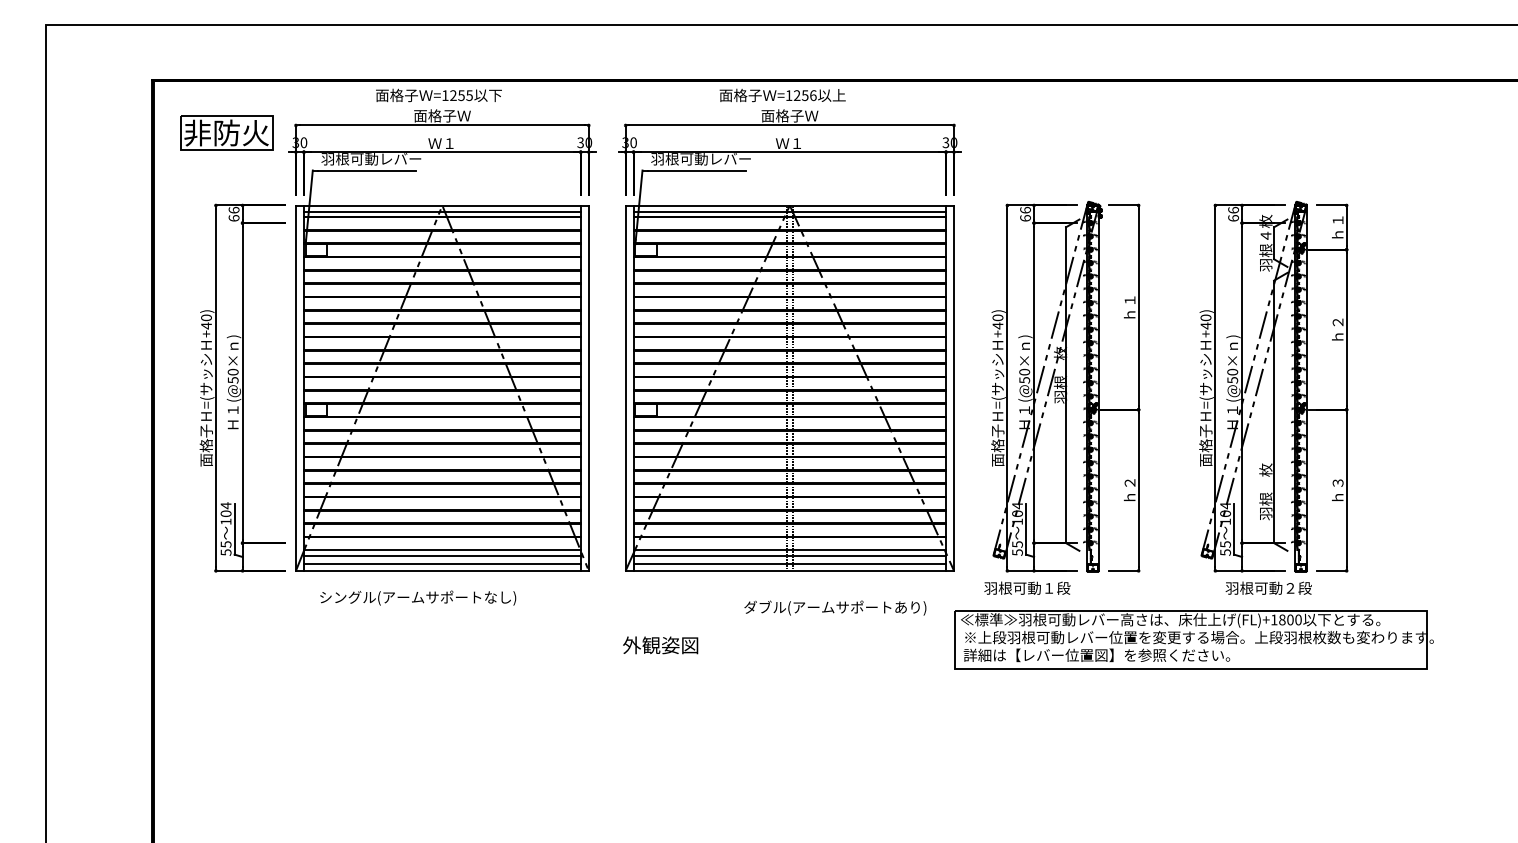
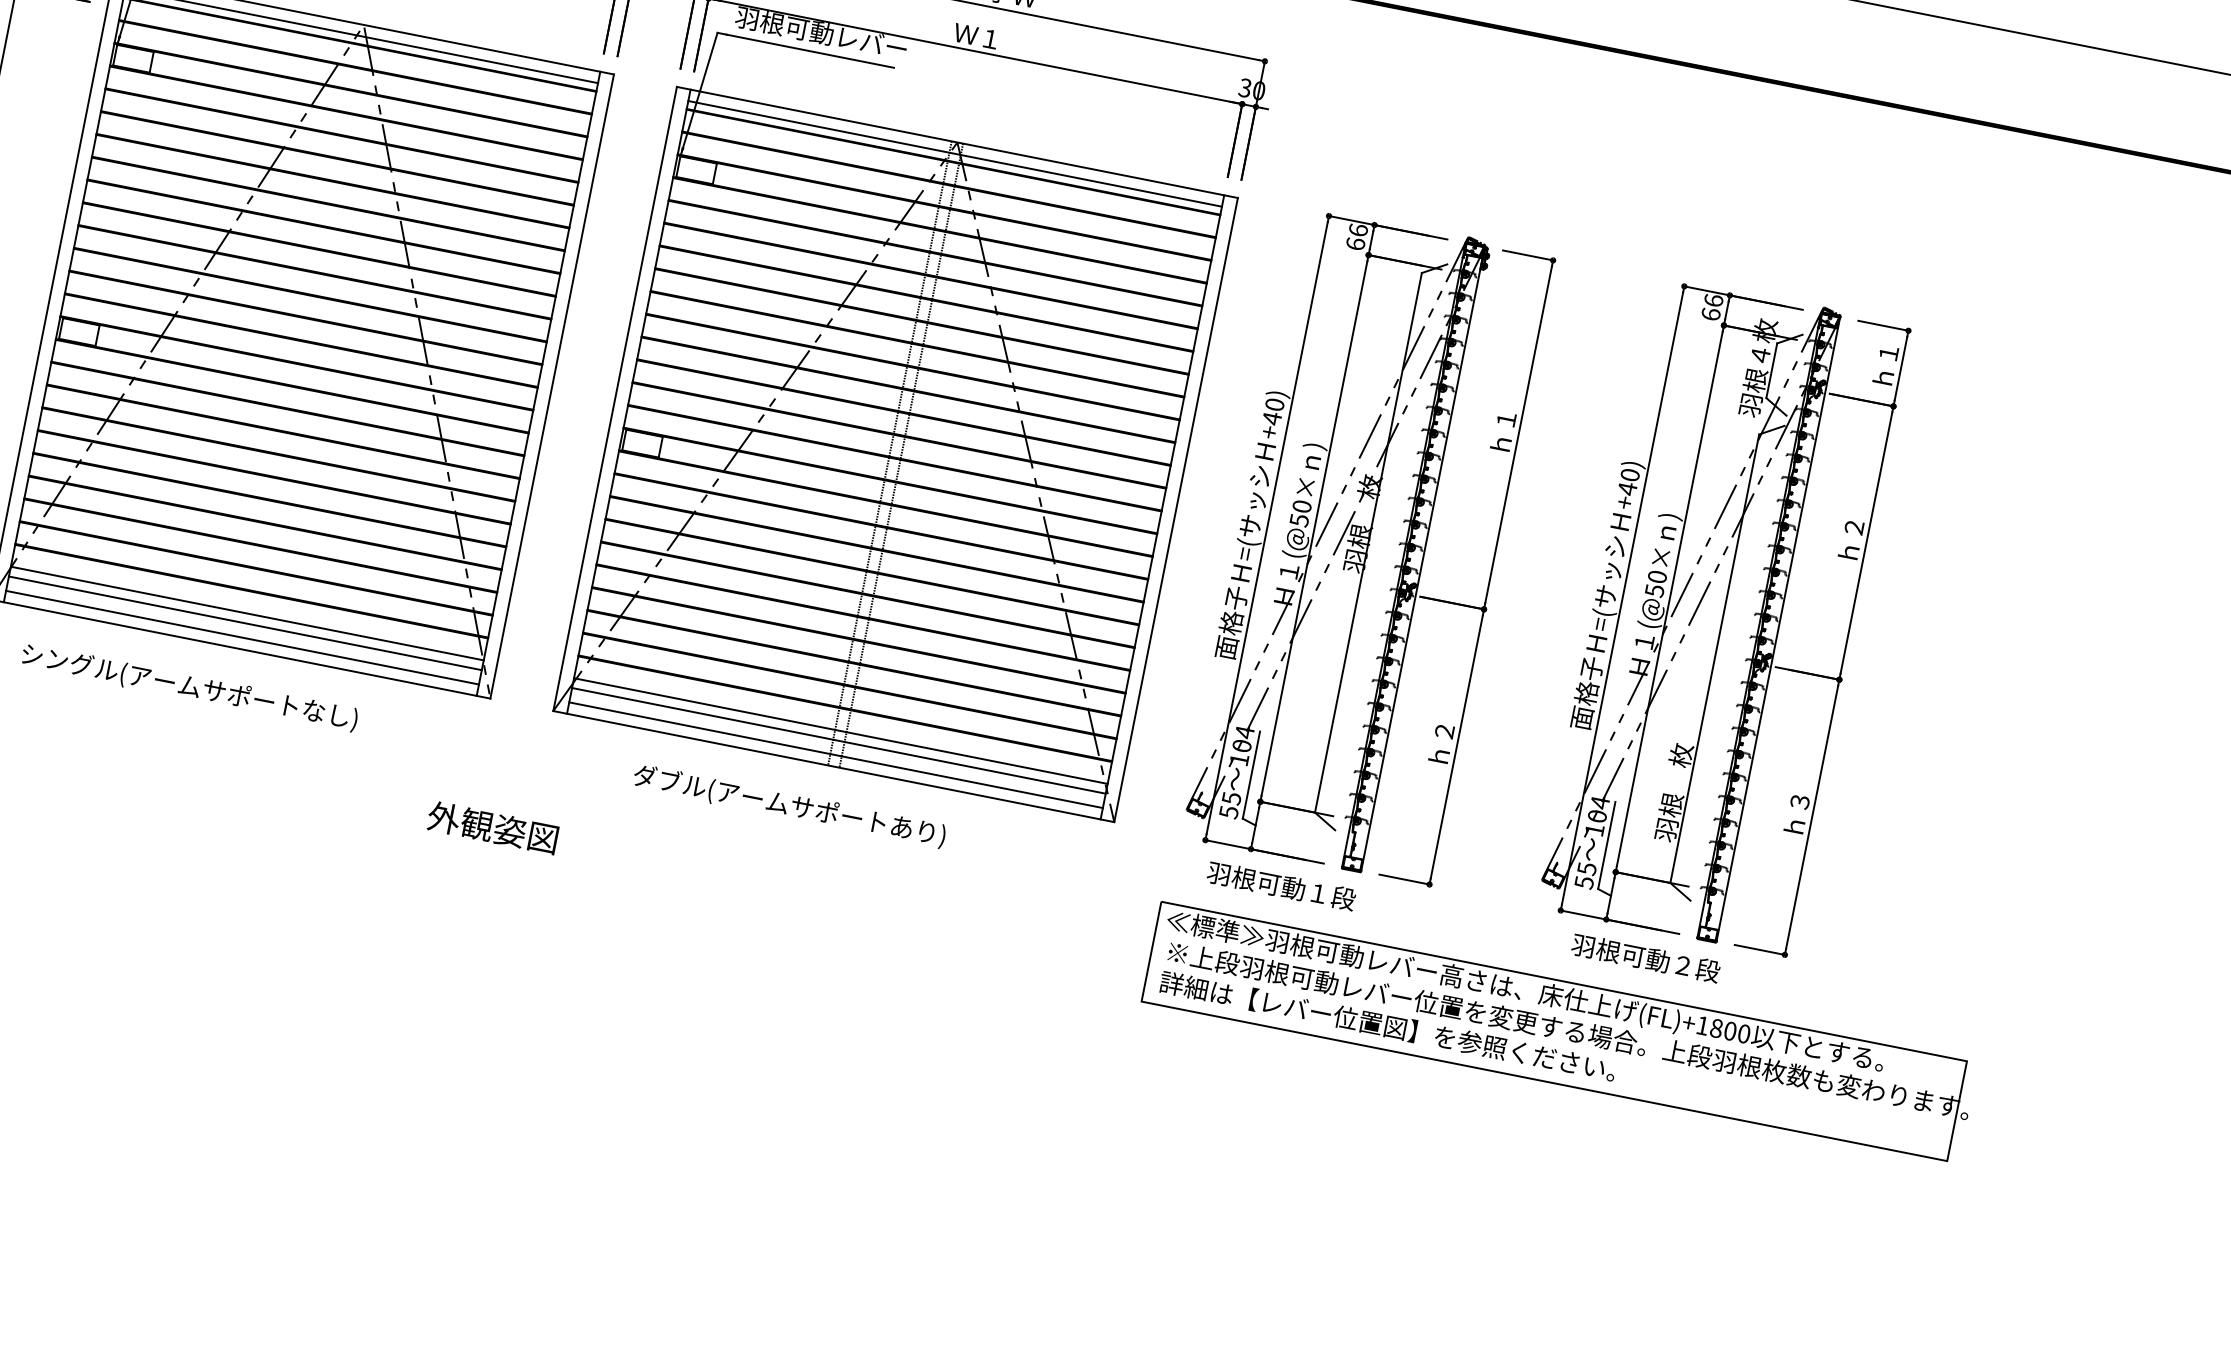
text: (1027, 587) -> (1281, 884), moved
text: (835, 607) -> (790, 805), moved
part: (1193, 639) -> (1558, 1031), moved
text: (660, 645) -> (492, 827), moved

